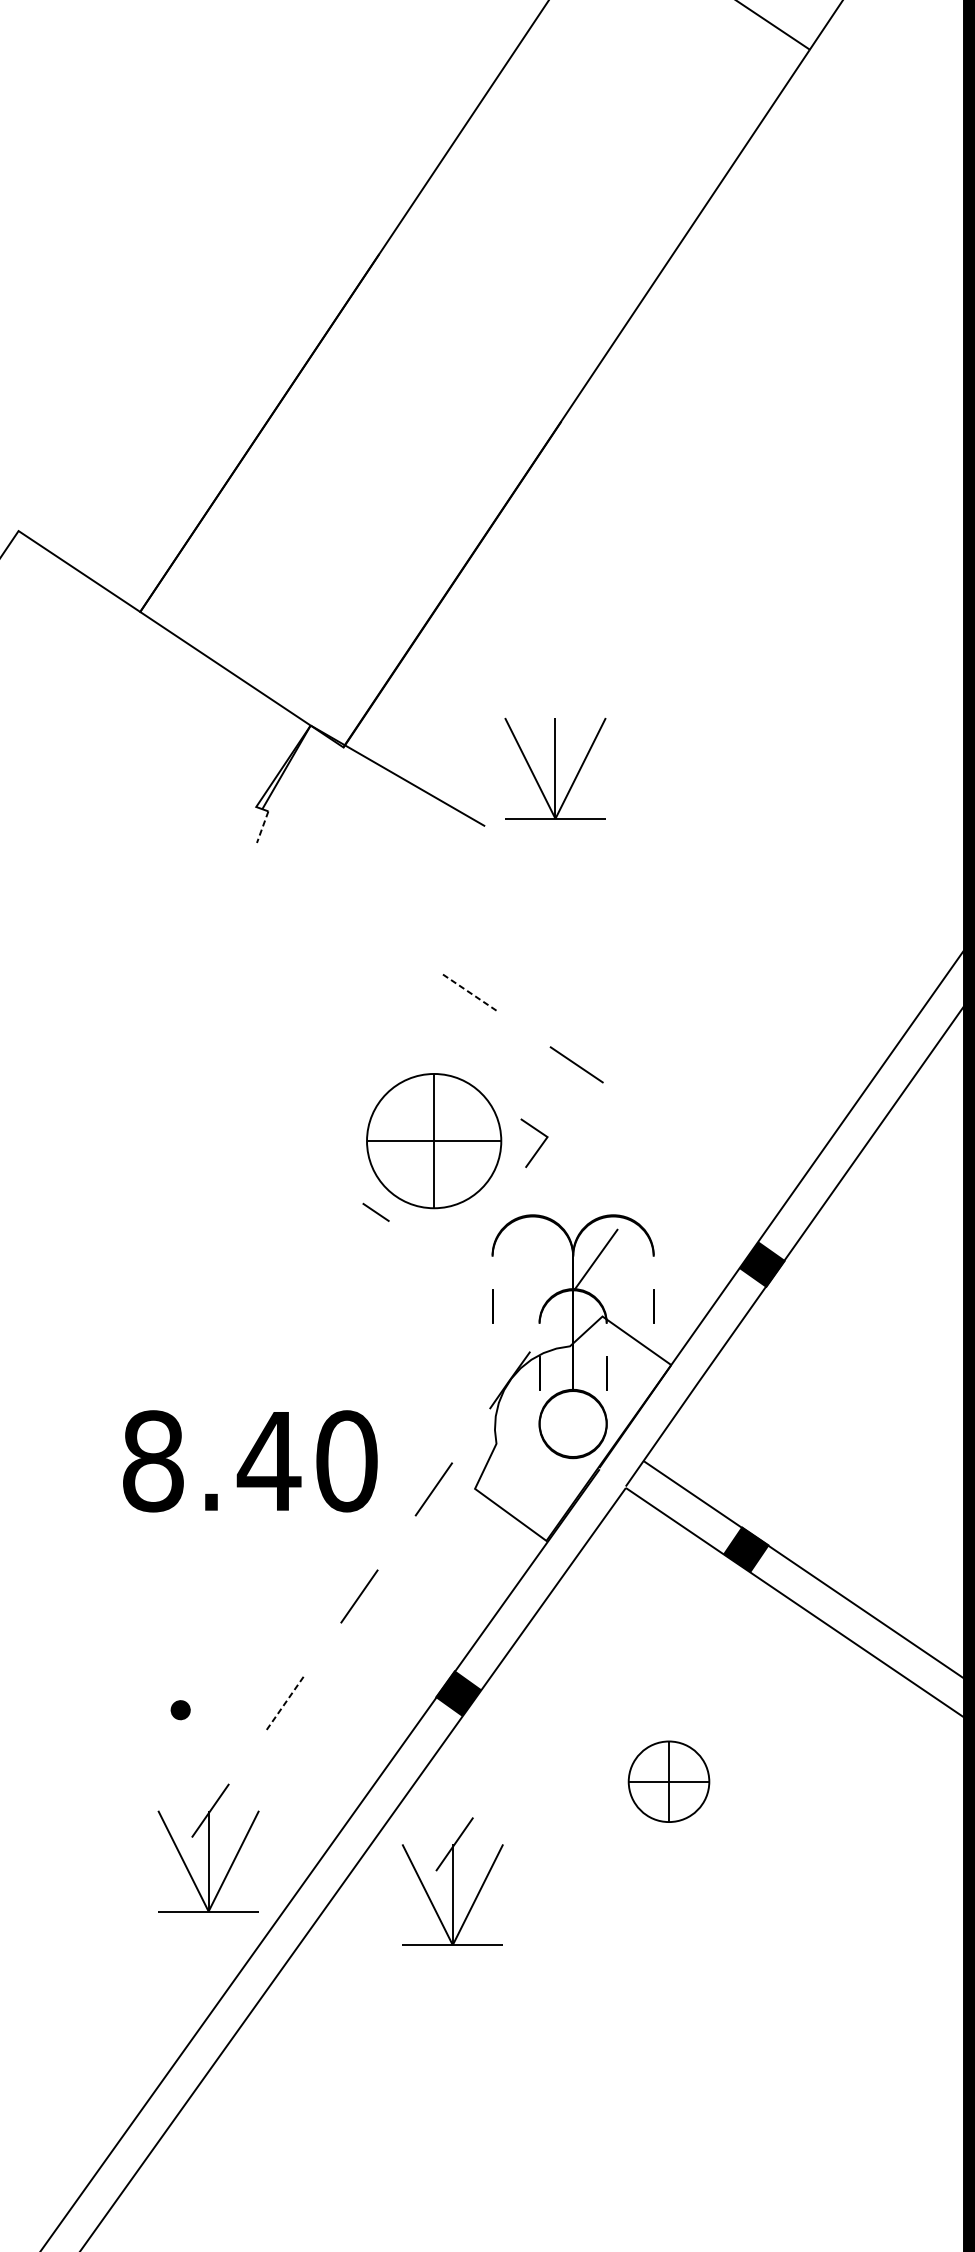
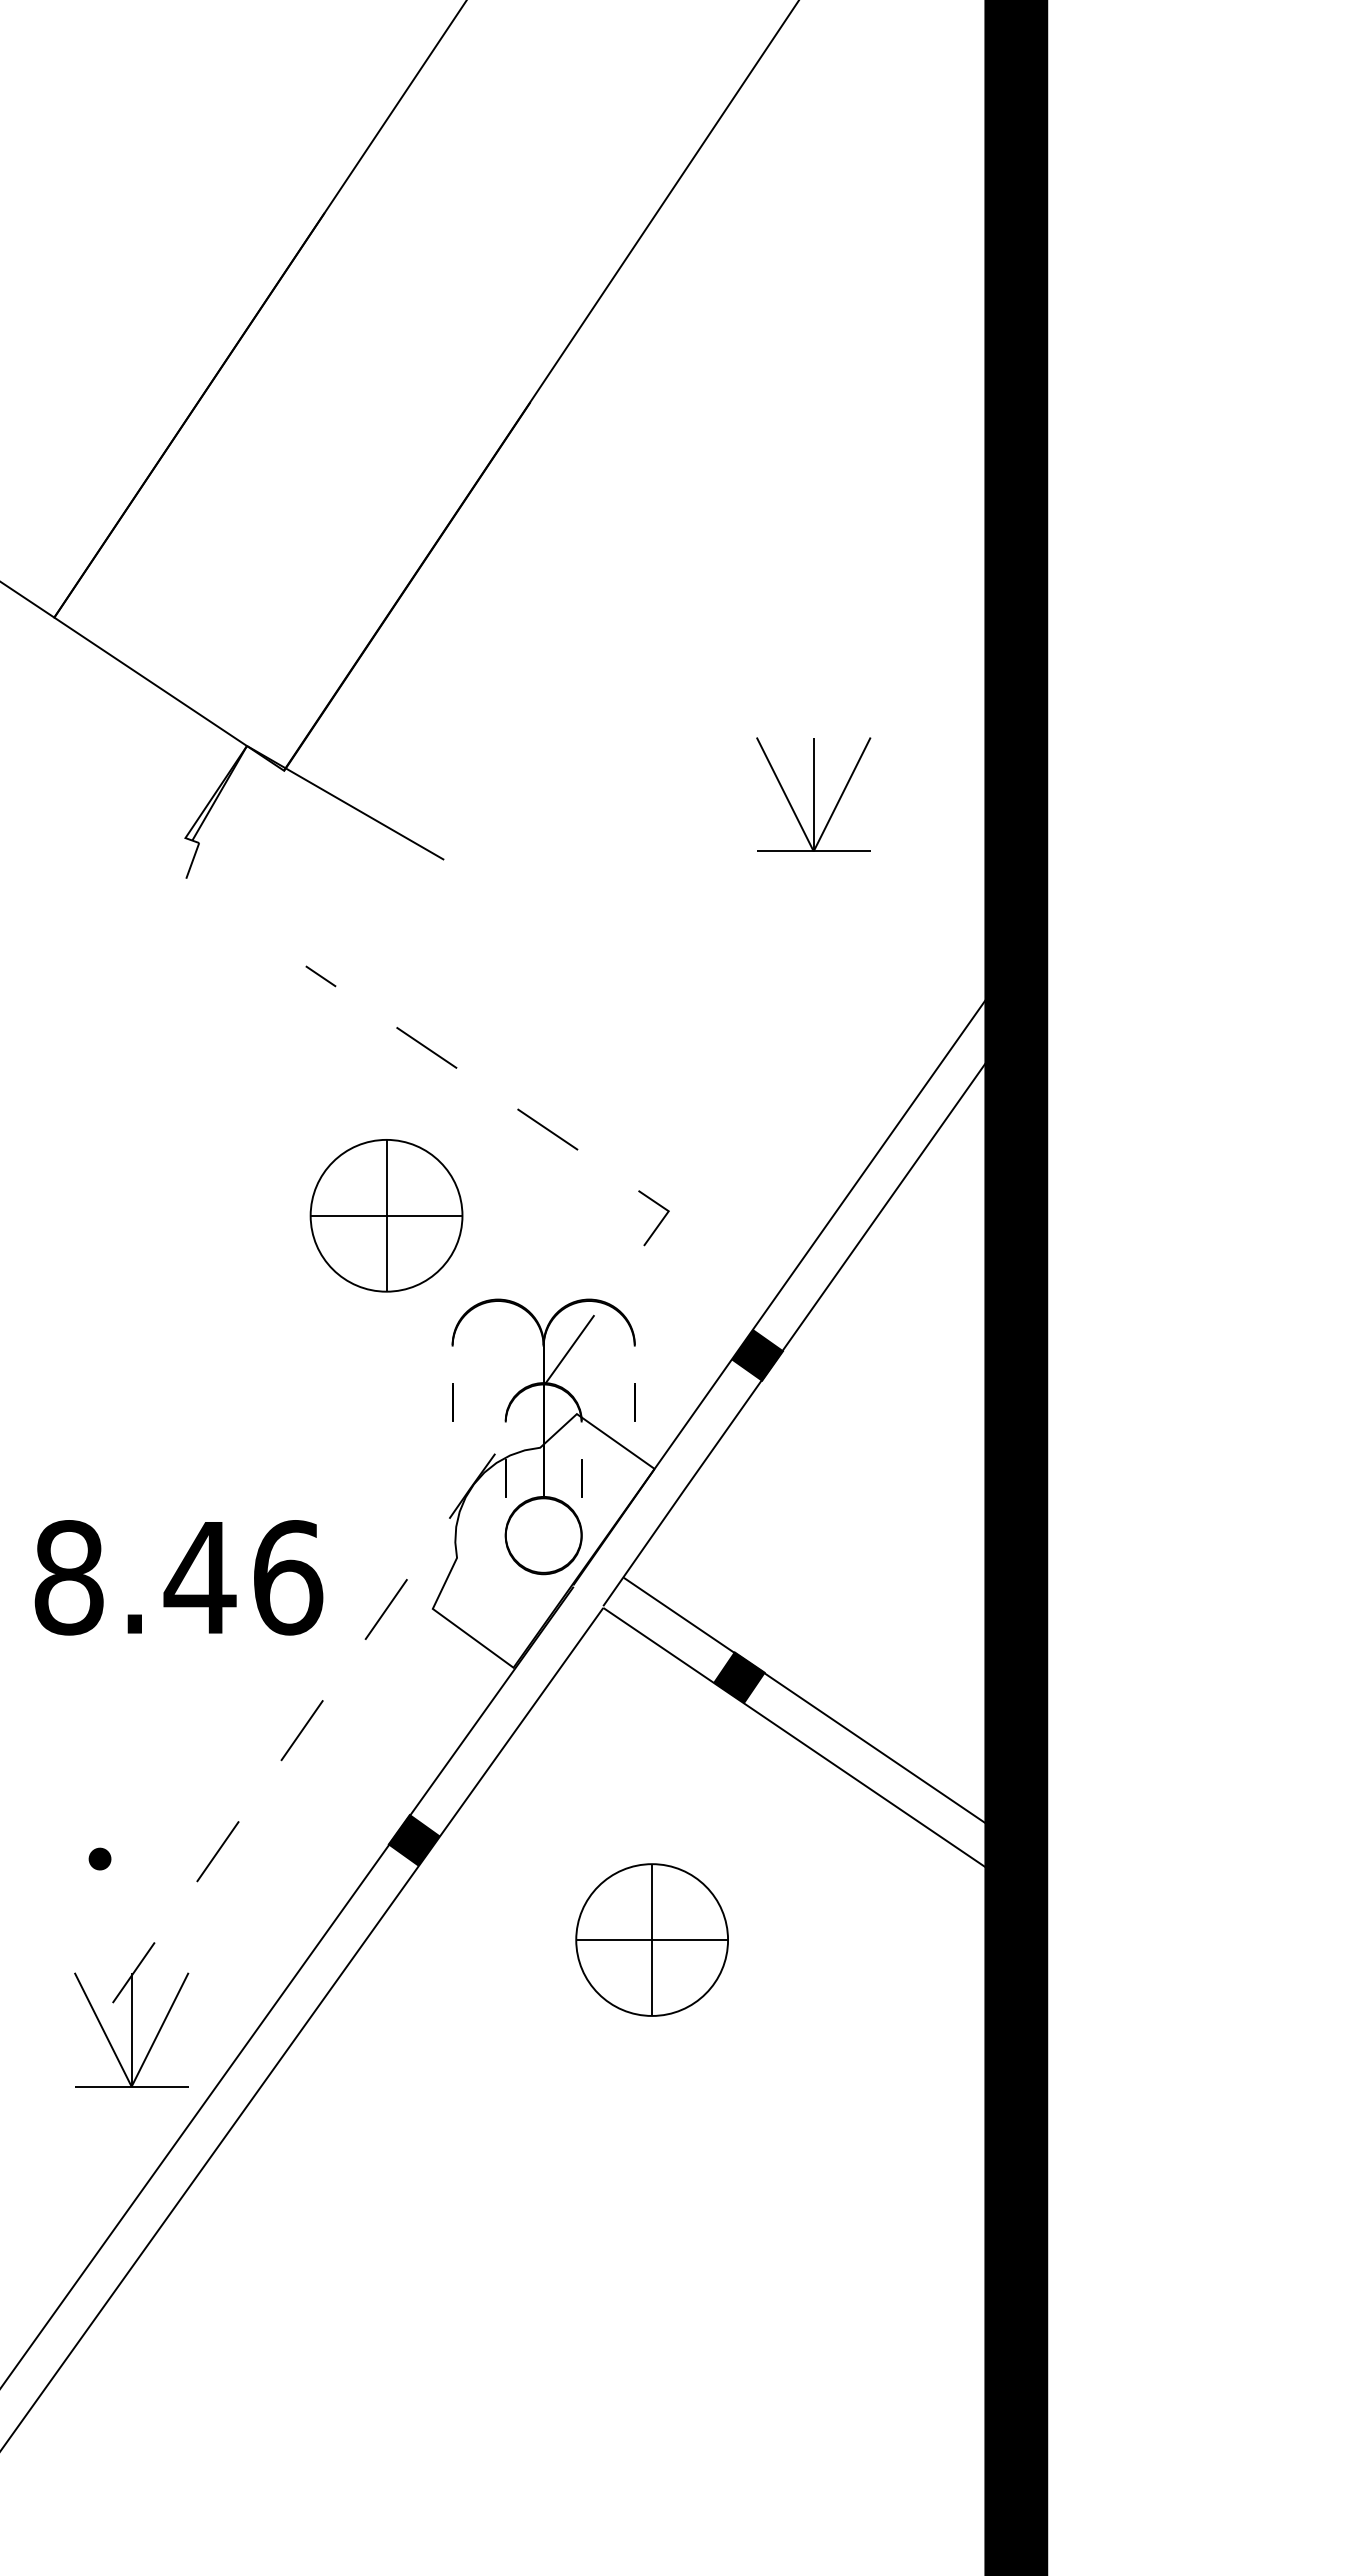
part: (555, 768) -> (813, 794), moved
line: (262, 826) -> (192, 860), dashed -> solid
line: (470, 993) -> (427, 1048), dashed -> solid
line: (538, 1147) -> (658, 1223), moved
line: (375, 1212) -> (320, 976), moved
text: (347, 1461) -> (288, 1577), 8.40 -> 8.46
line: (284, 1703) -> (217, 1851), dashed -> solid
part: (668, 1781) -> (651, 1939), size x1.67
part: (452, 1881) -> (407, 2052), removed

